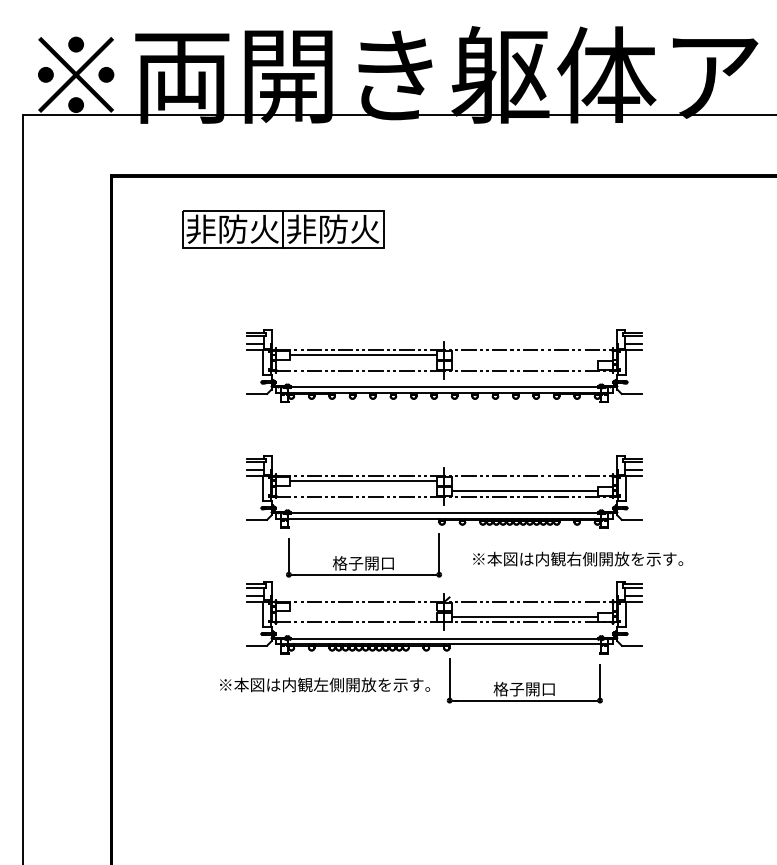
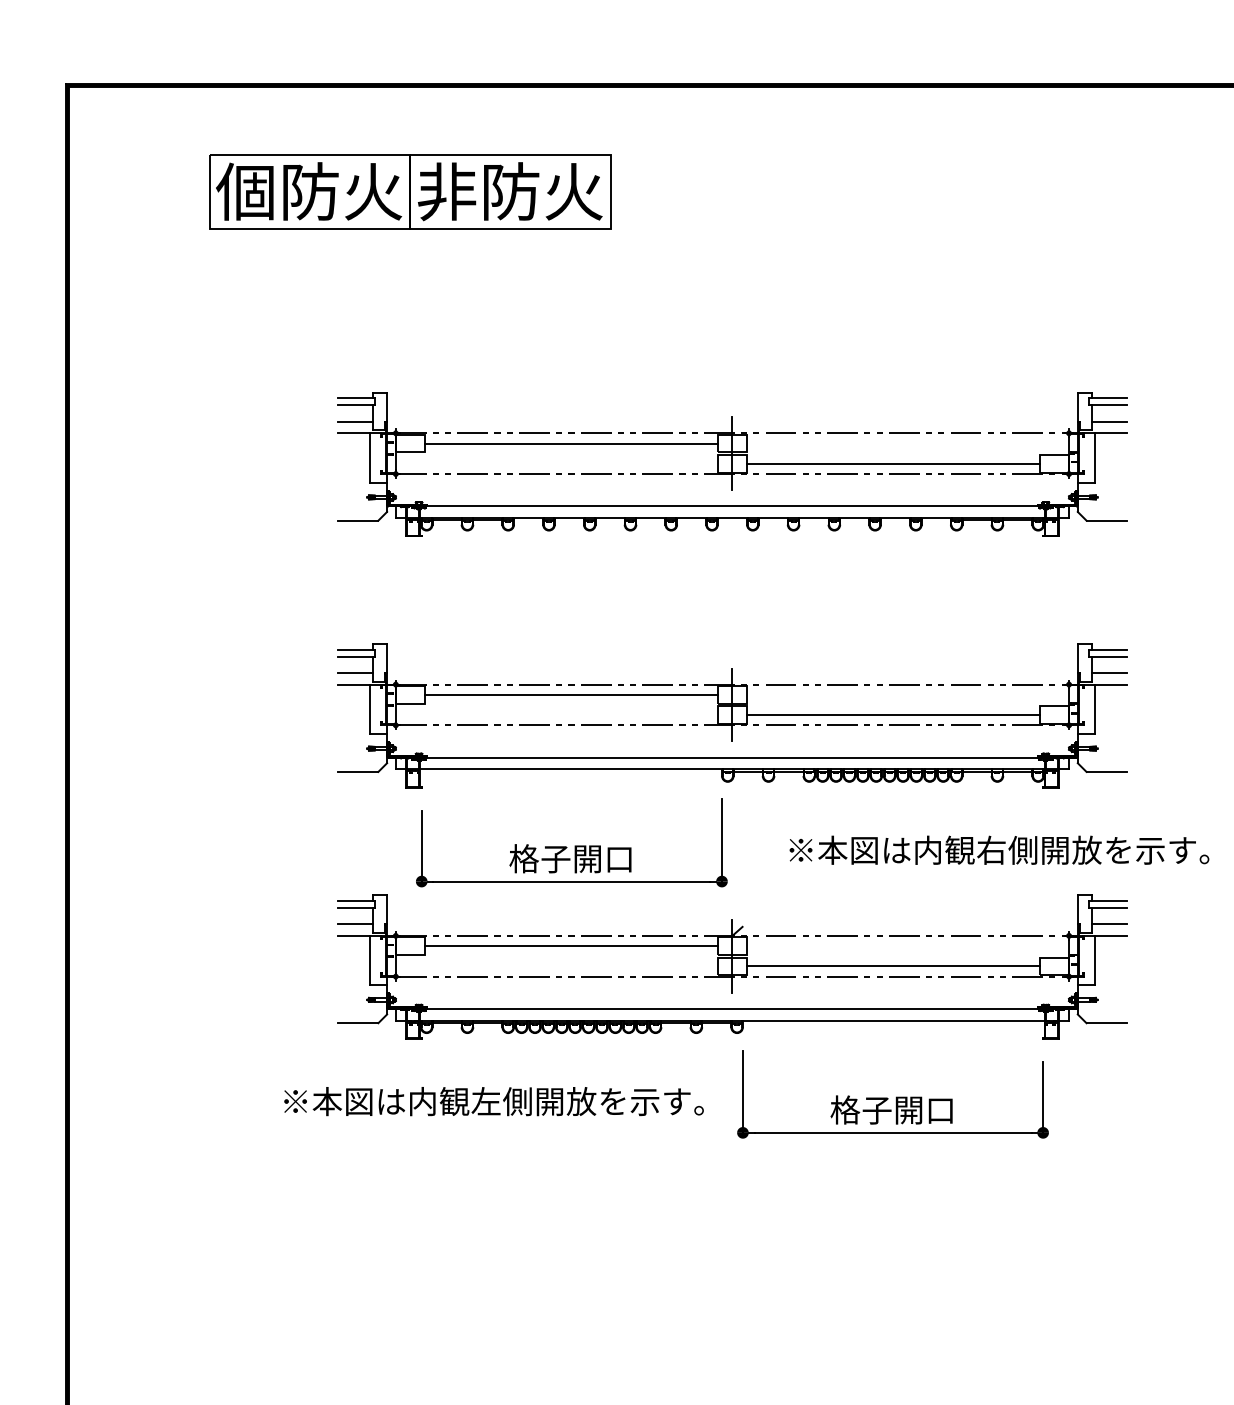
text: (200, 228) -> (245, 190), 非防火 -> 個防火
line: (524, 365) -> (892, 463), added
line: (363, 607) -> (570, 946), added

